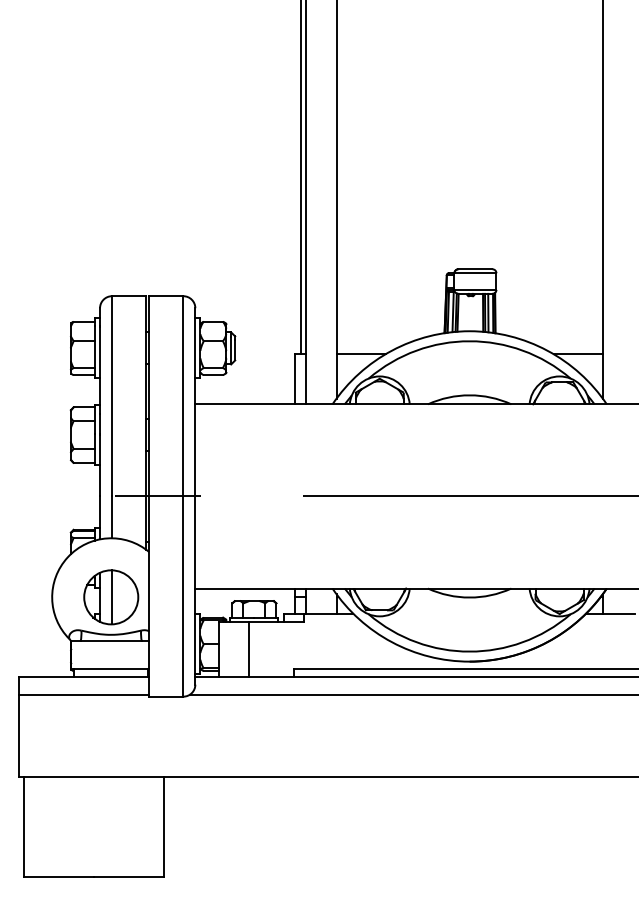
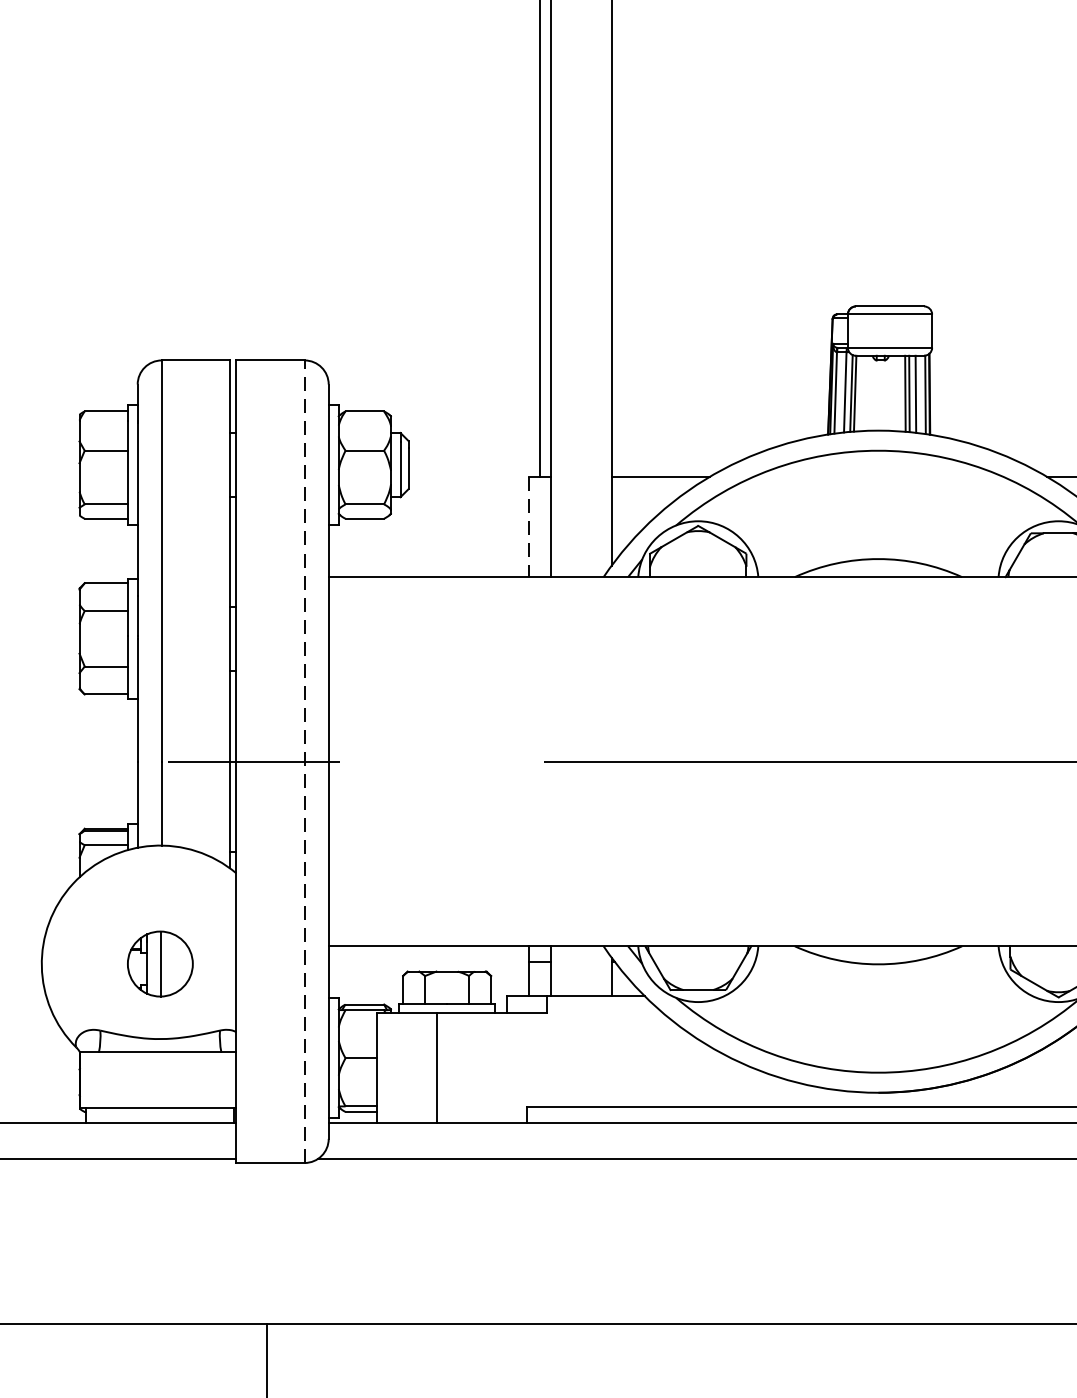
line: (295, 379) -> (529, 527), solid -> dashed
line: (183, 495) -> (304, 759), solid -> dashed
part: (111, 597) -> (160, 964), size x0.6

